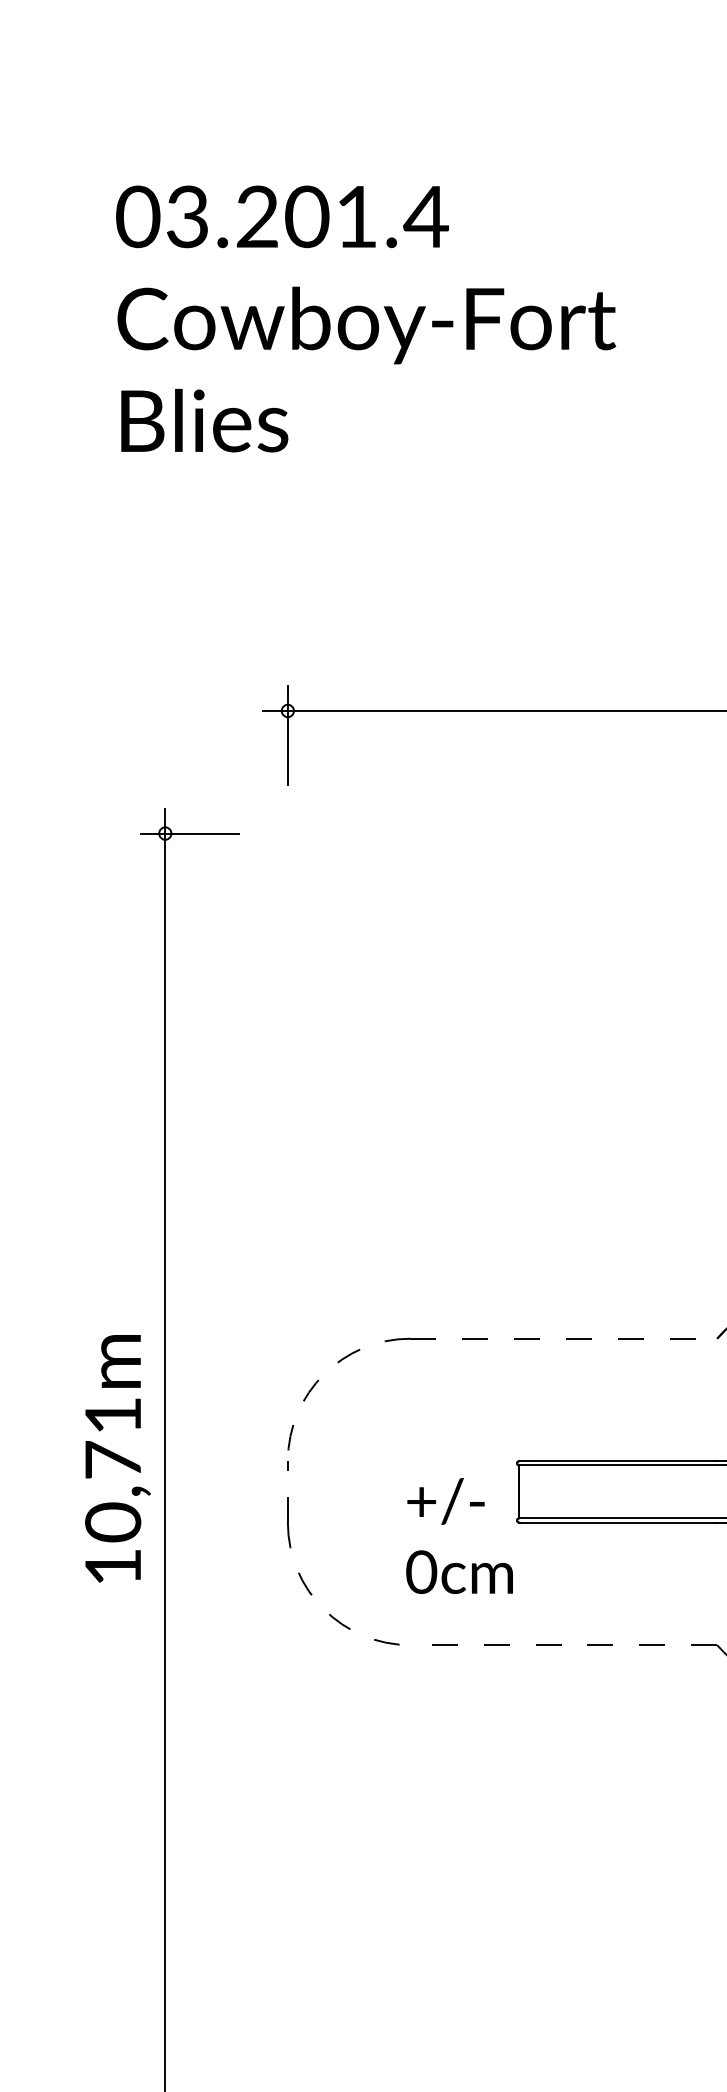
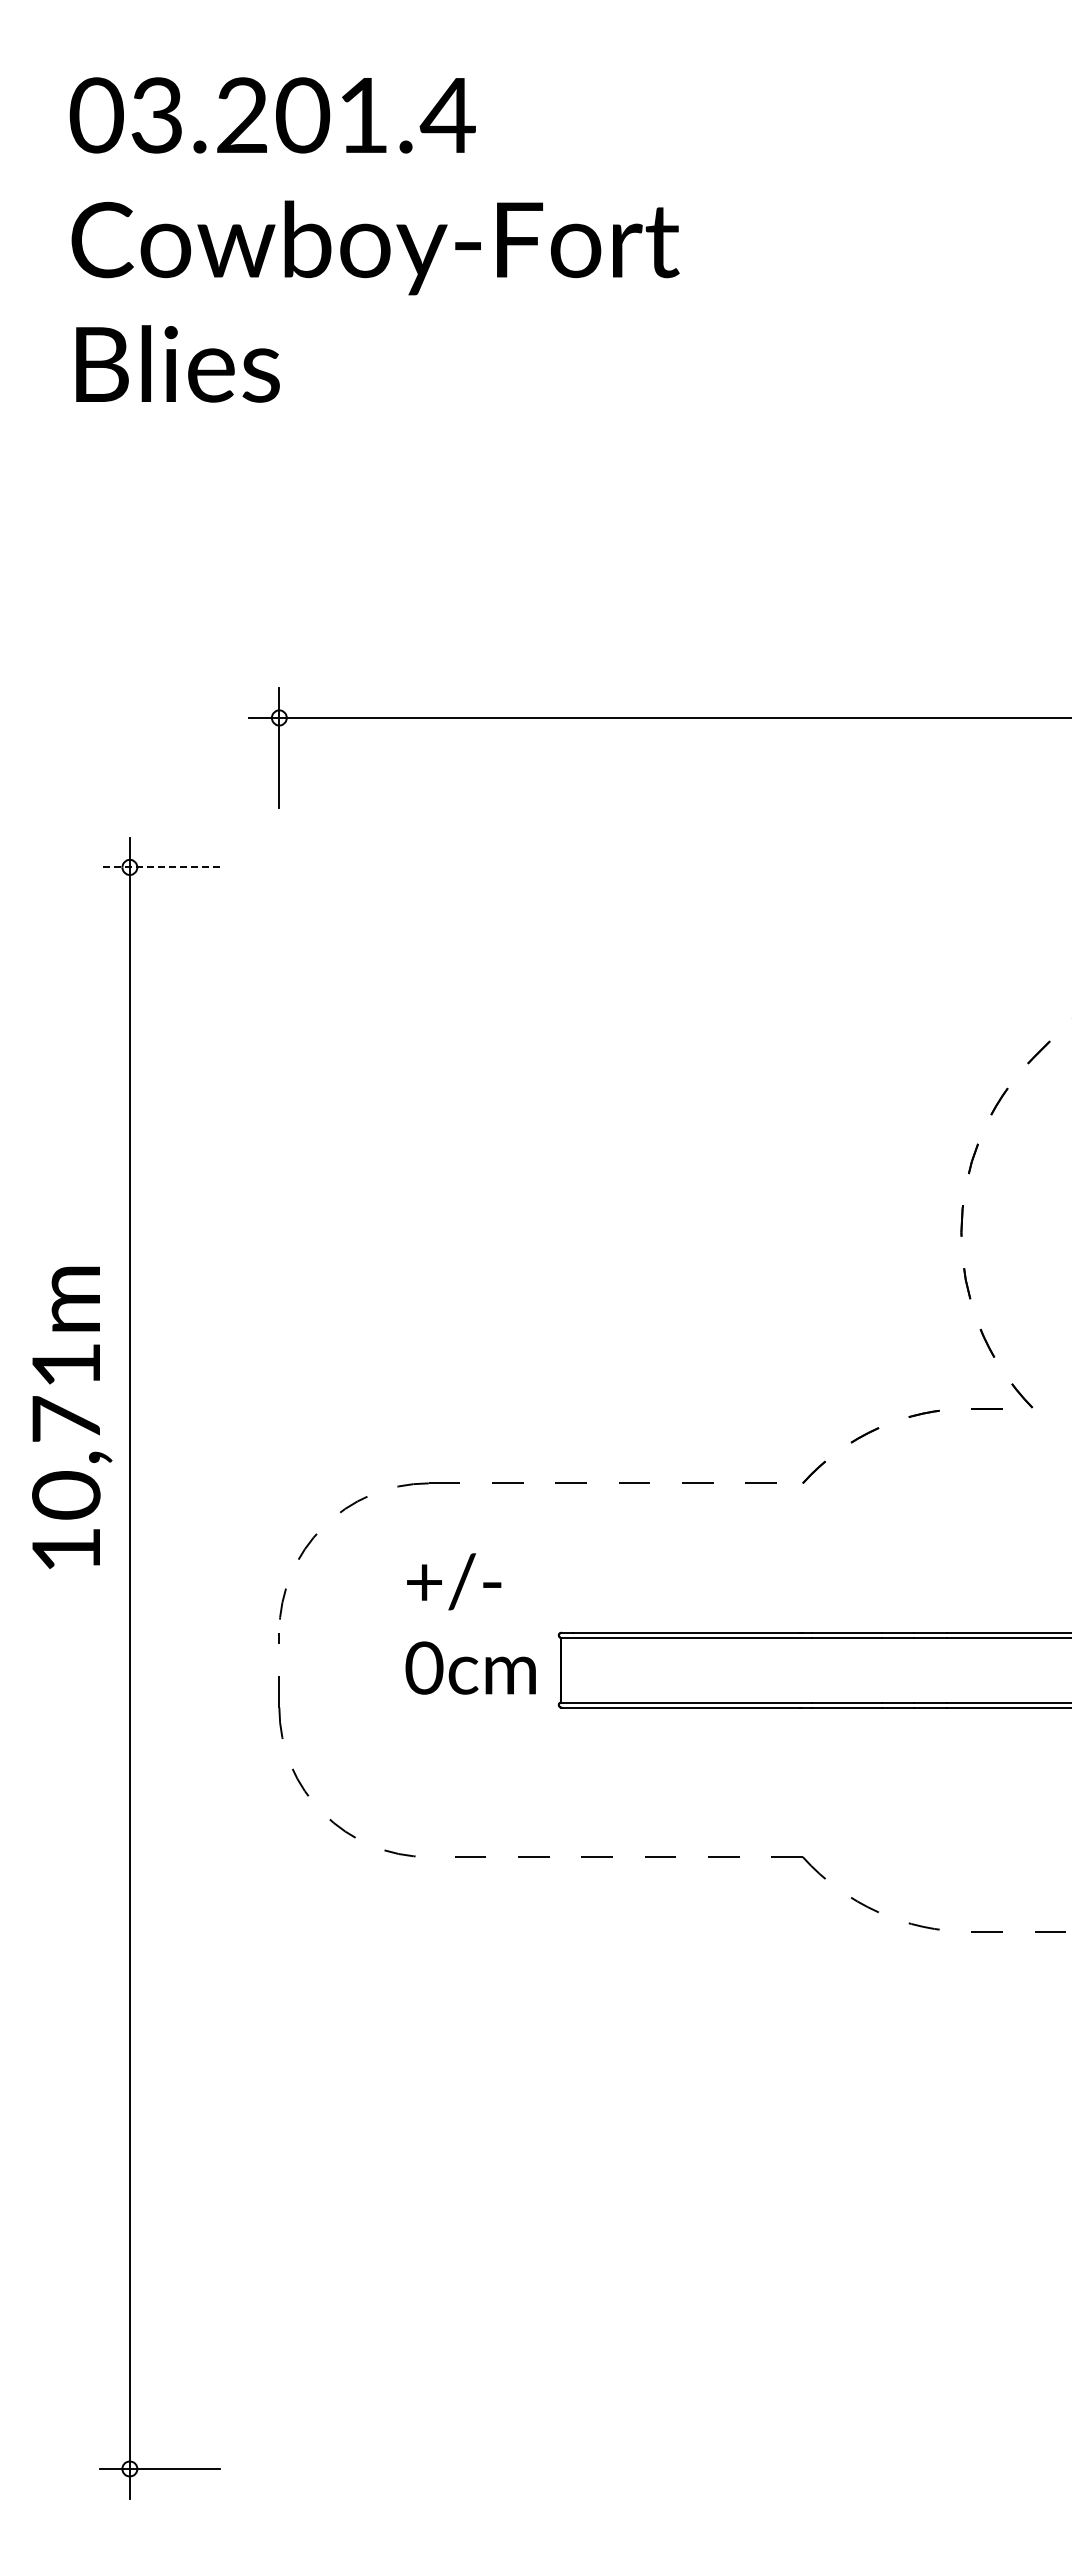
line: (189, 833) -> (159, 867), solid -> dashed
text: (118, 1458) -> (72, 1417), moved
text: (459, 1535) -> (470, 1623), moved

